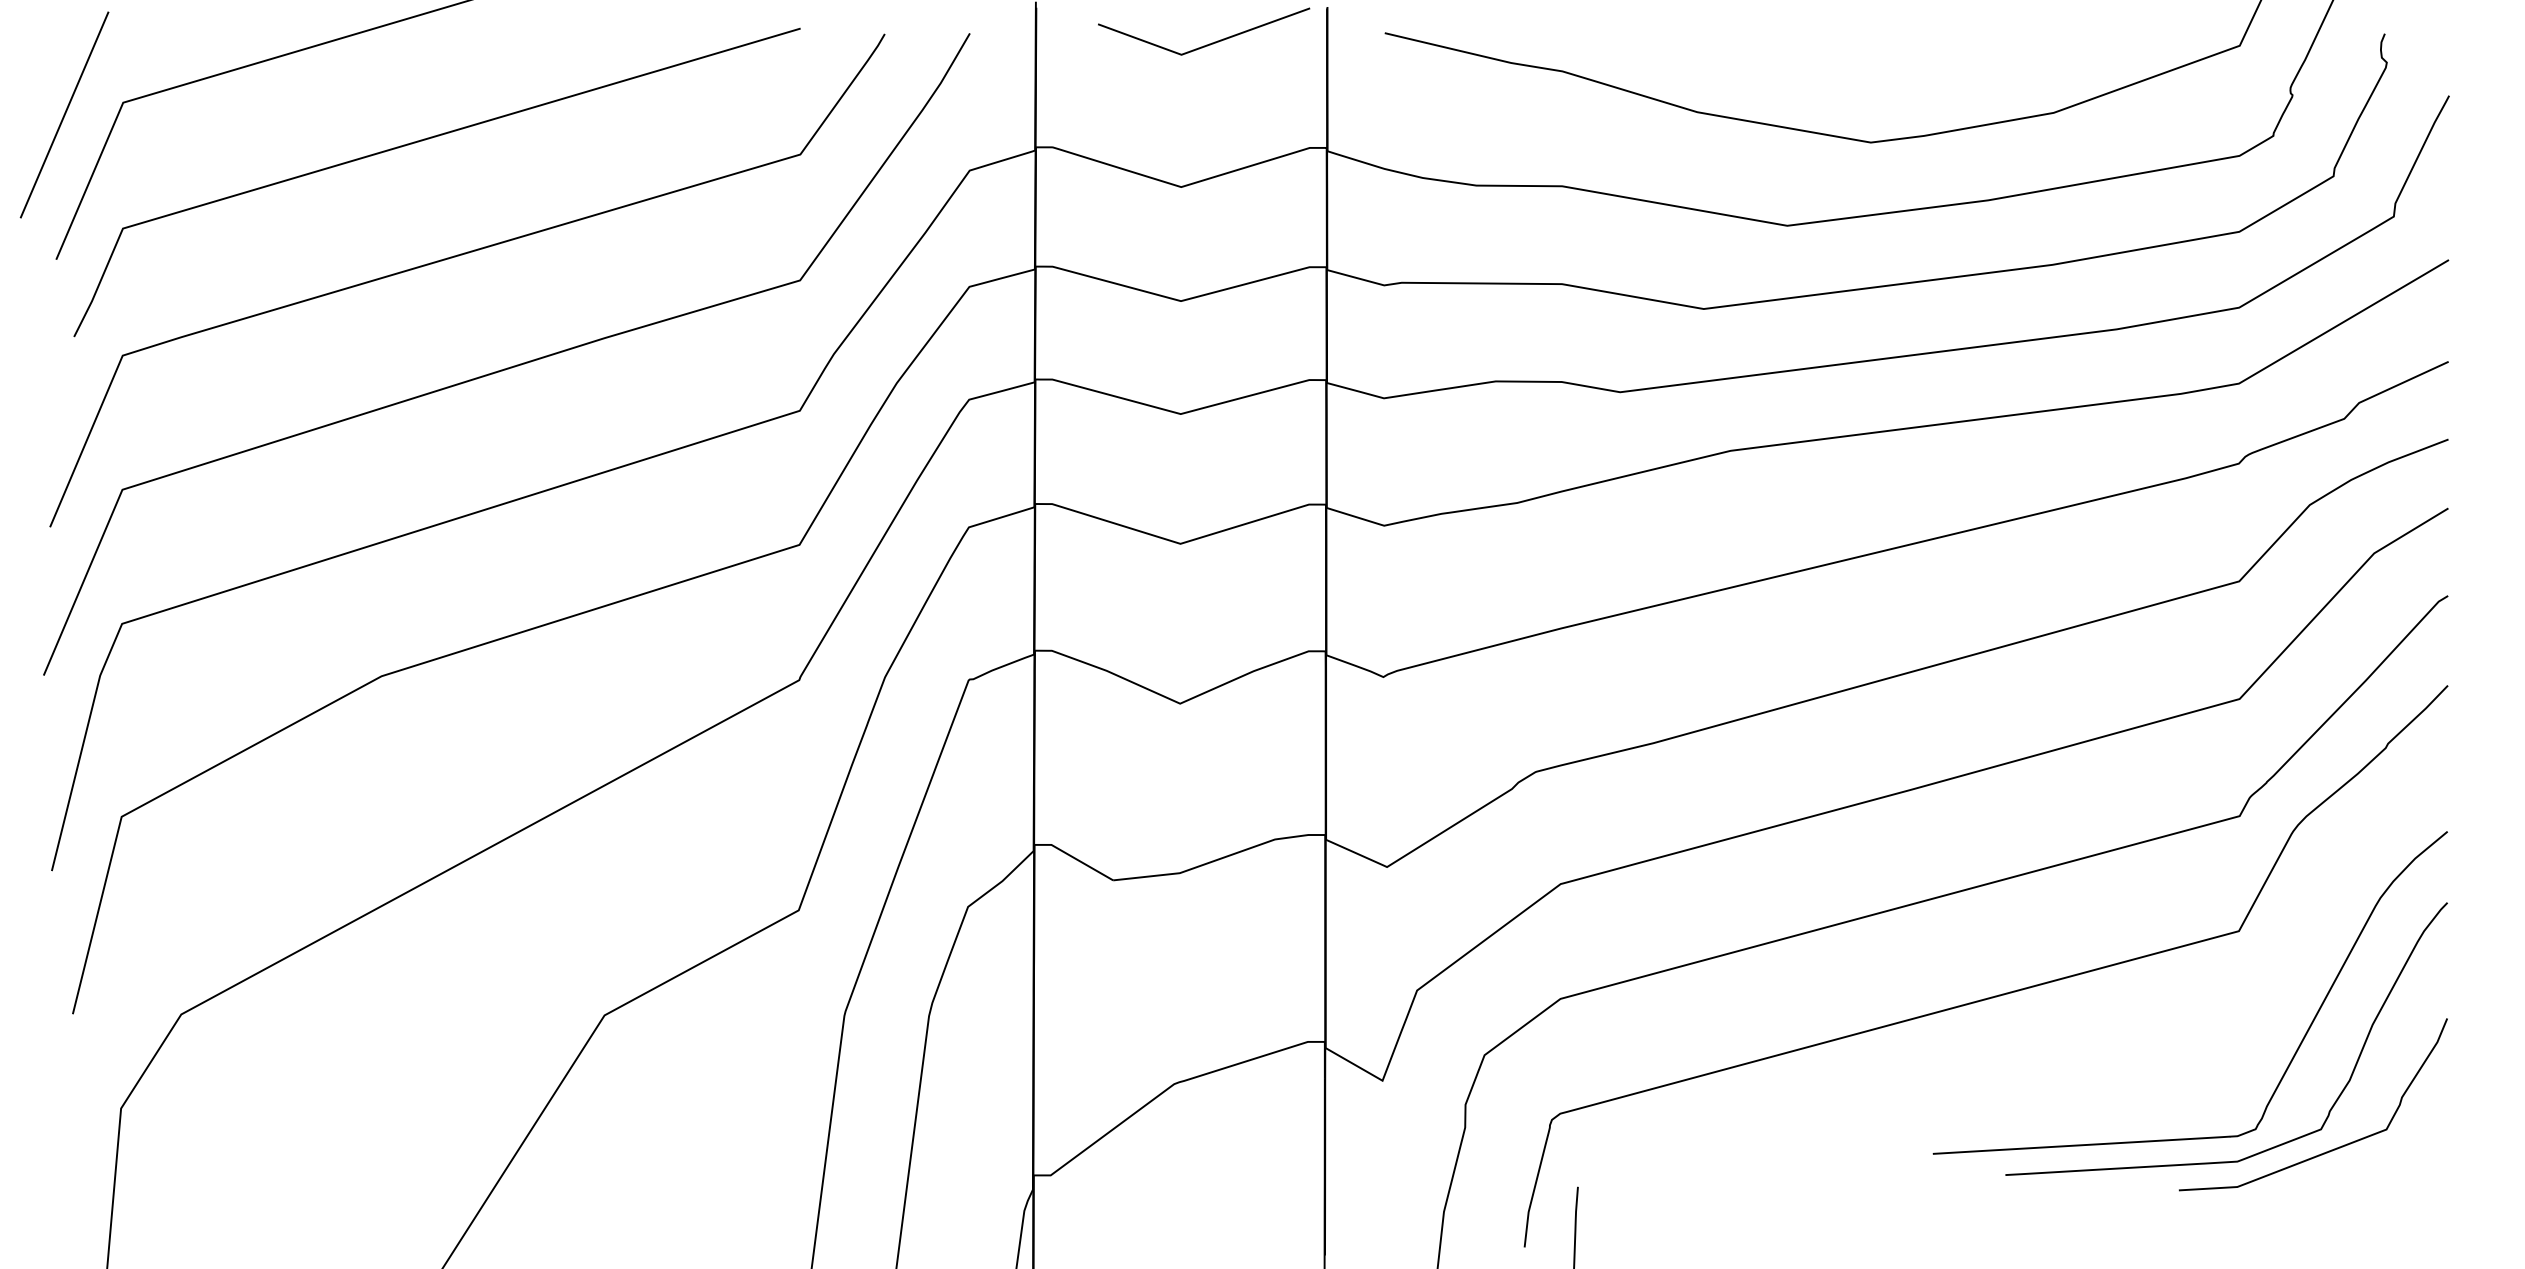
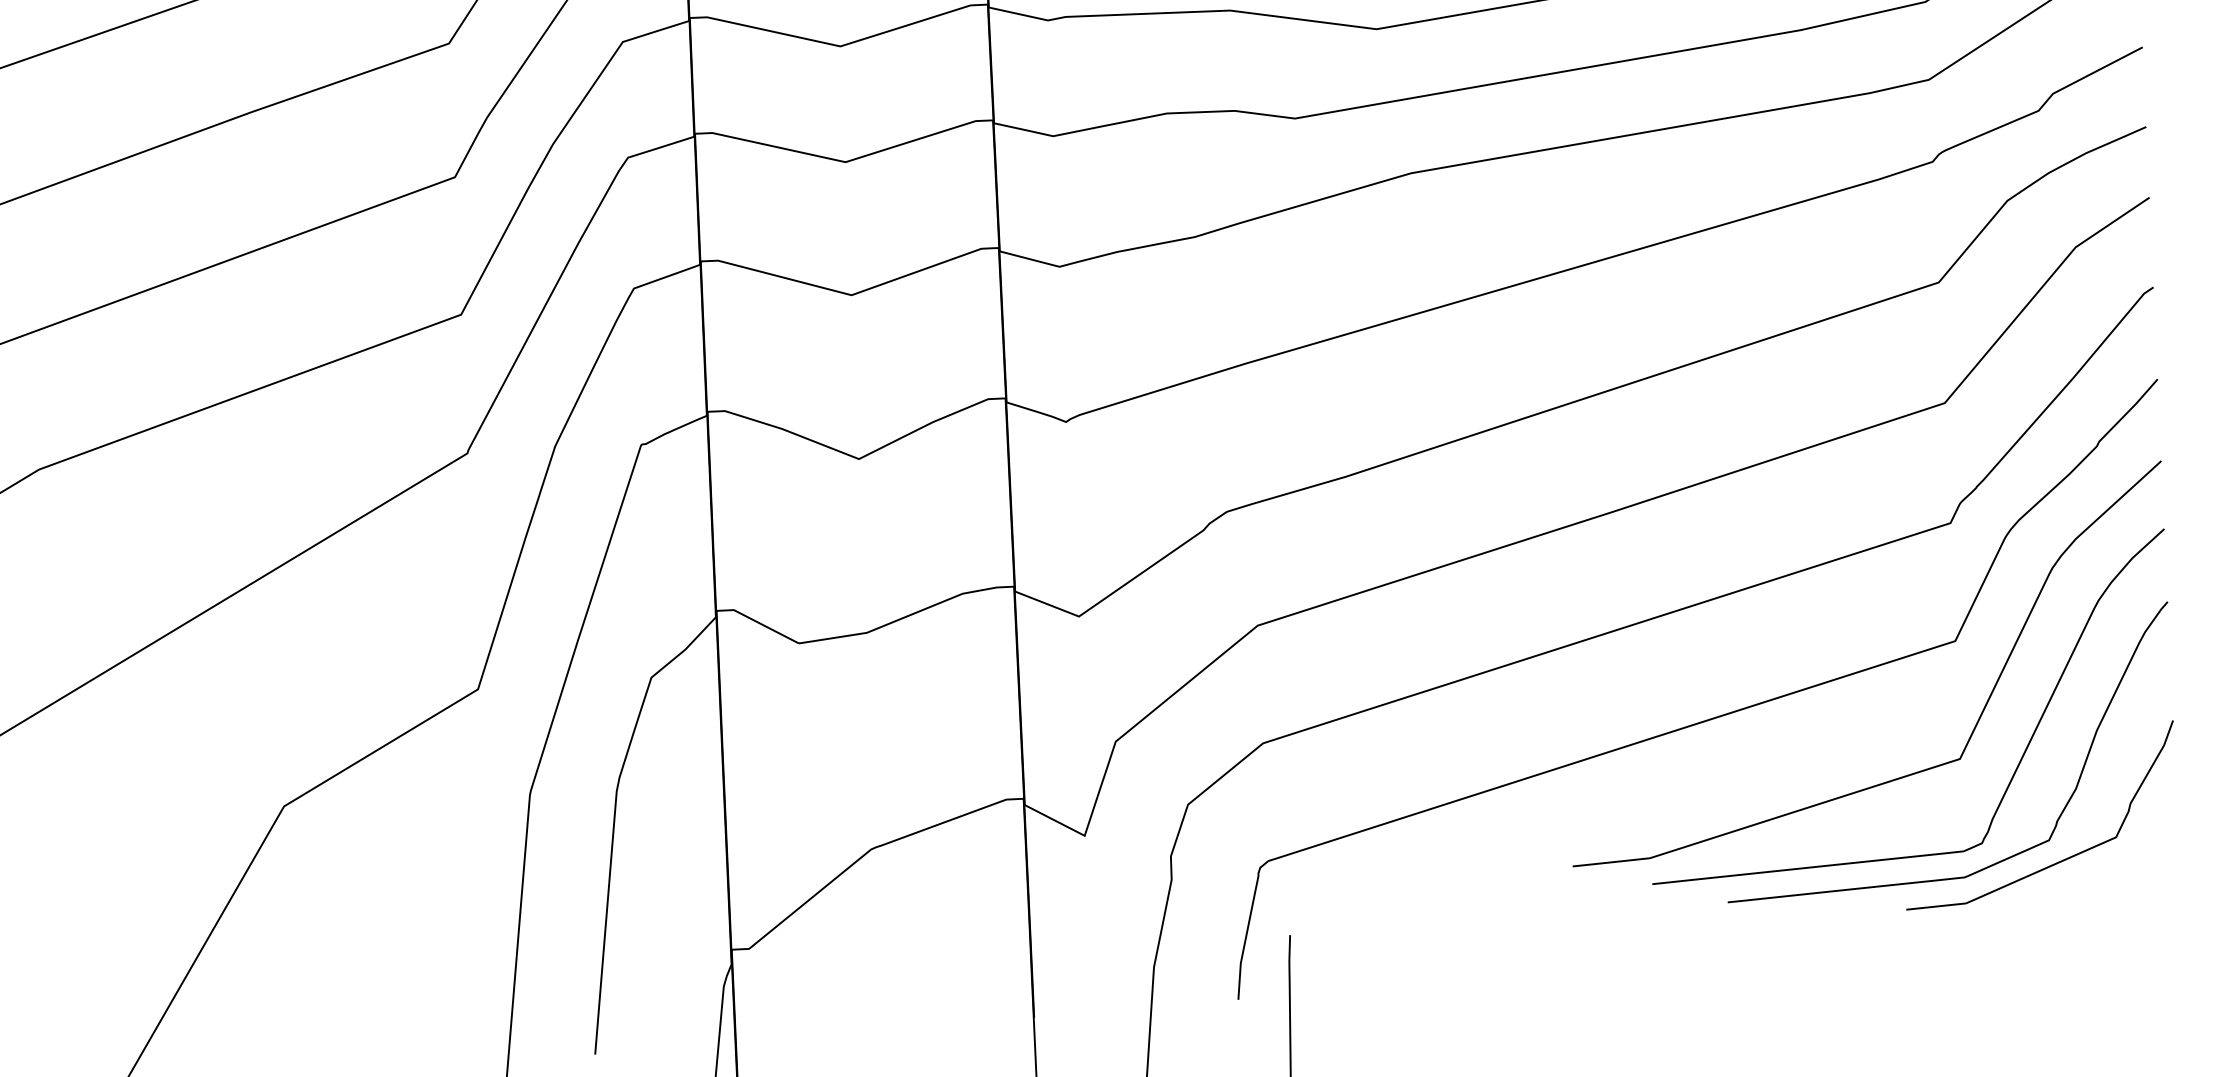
curve: (2183, 1059) -> (1904, 775), added

